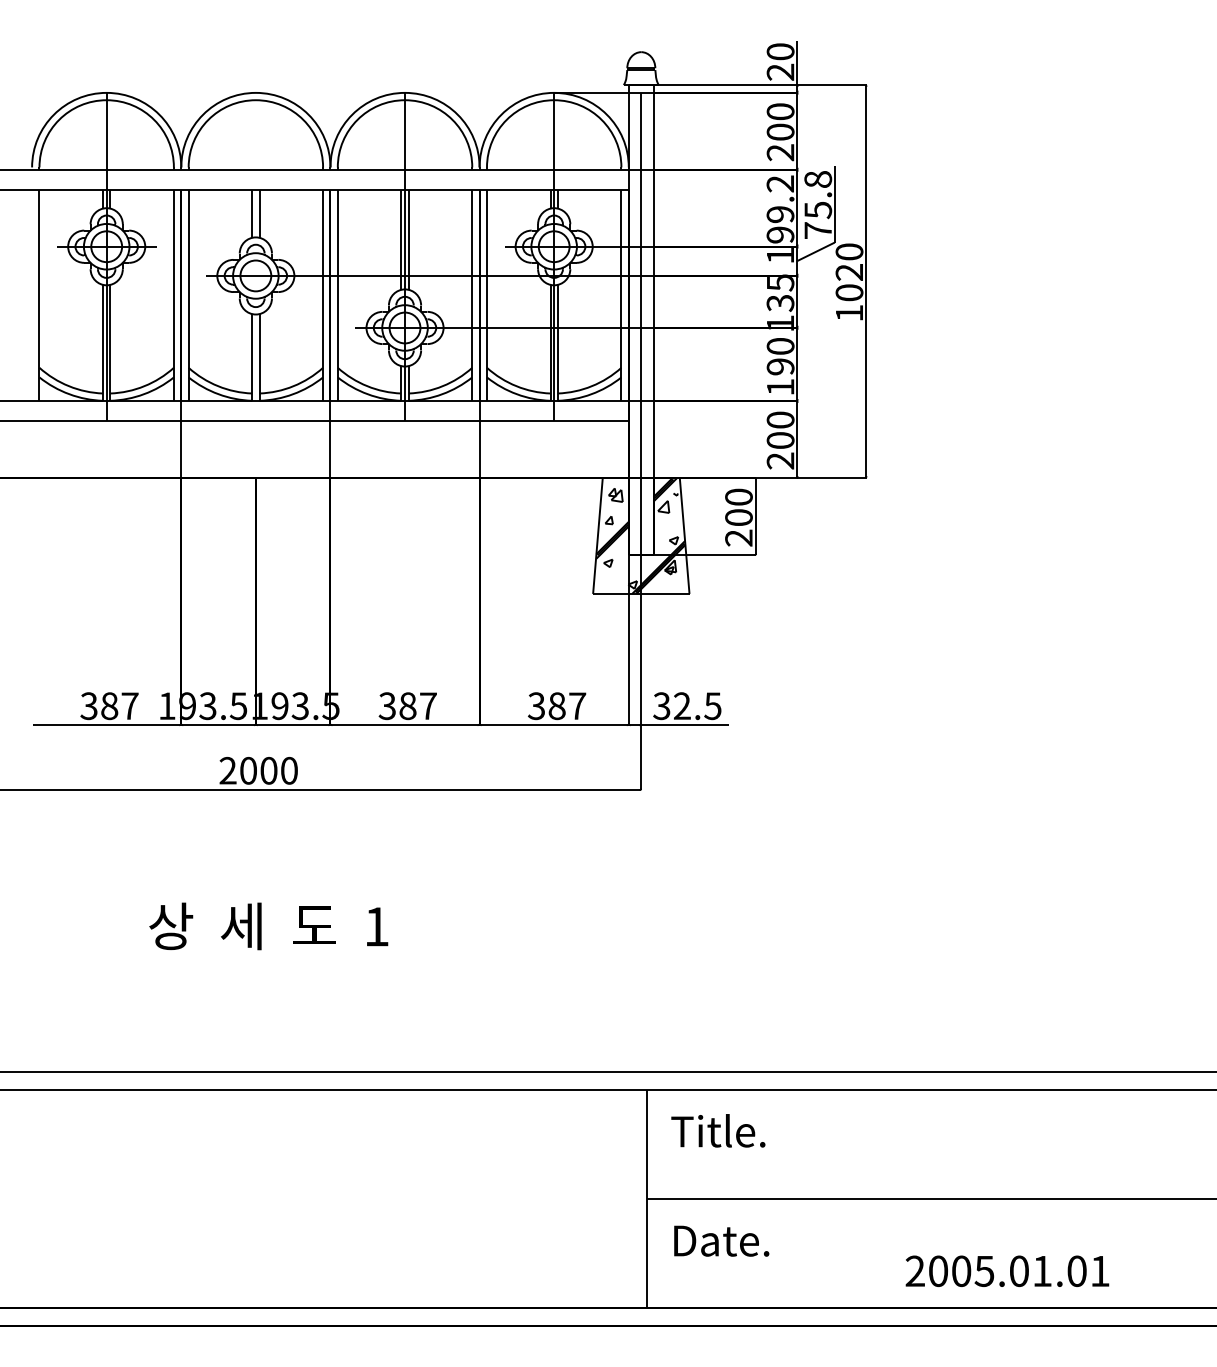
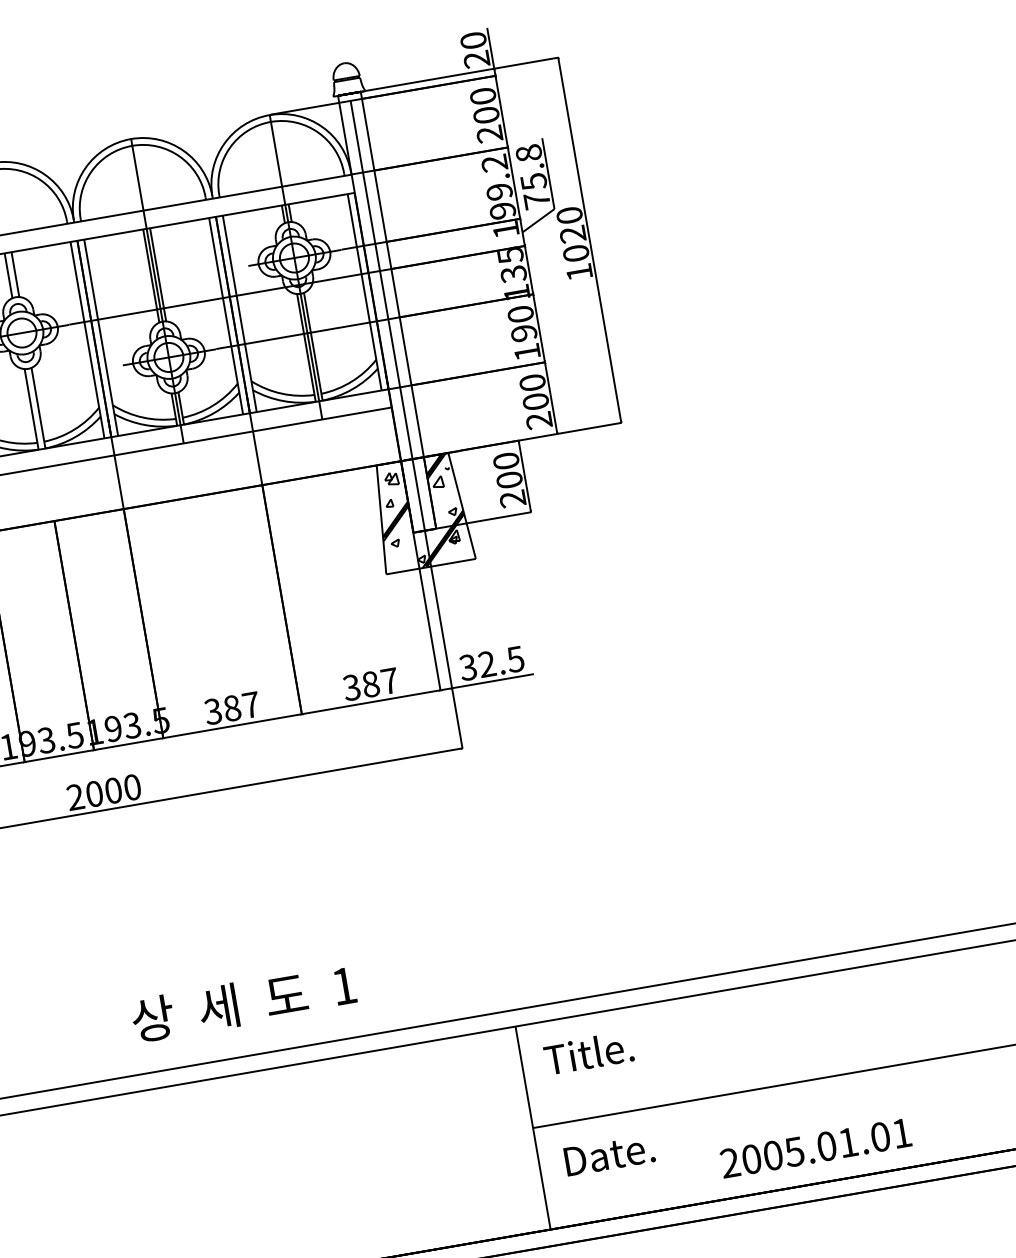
text: (268, 926) -> (243, 1003), moved
text: (1007, 1270) -> (815, 1147), moved

